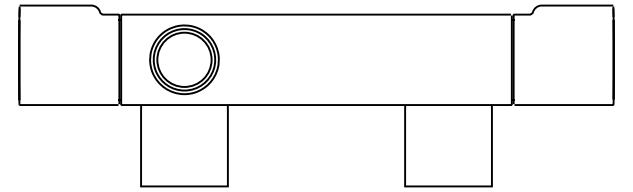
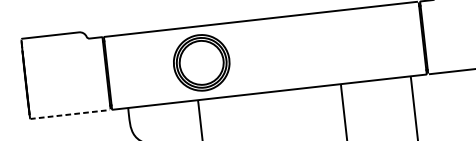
part: (184, 59) -> (201, 62), moved
line: (64, 105) -> (66, 115), solid -> dashed

